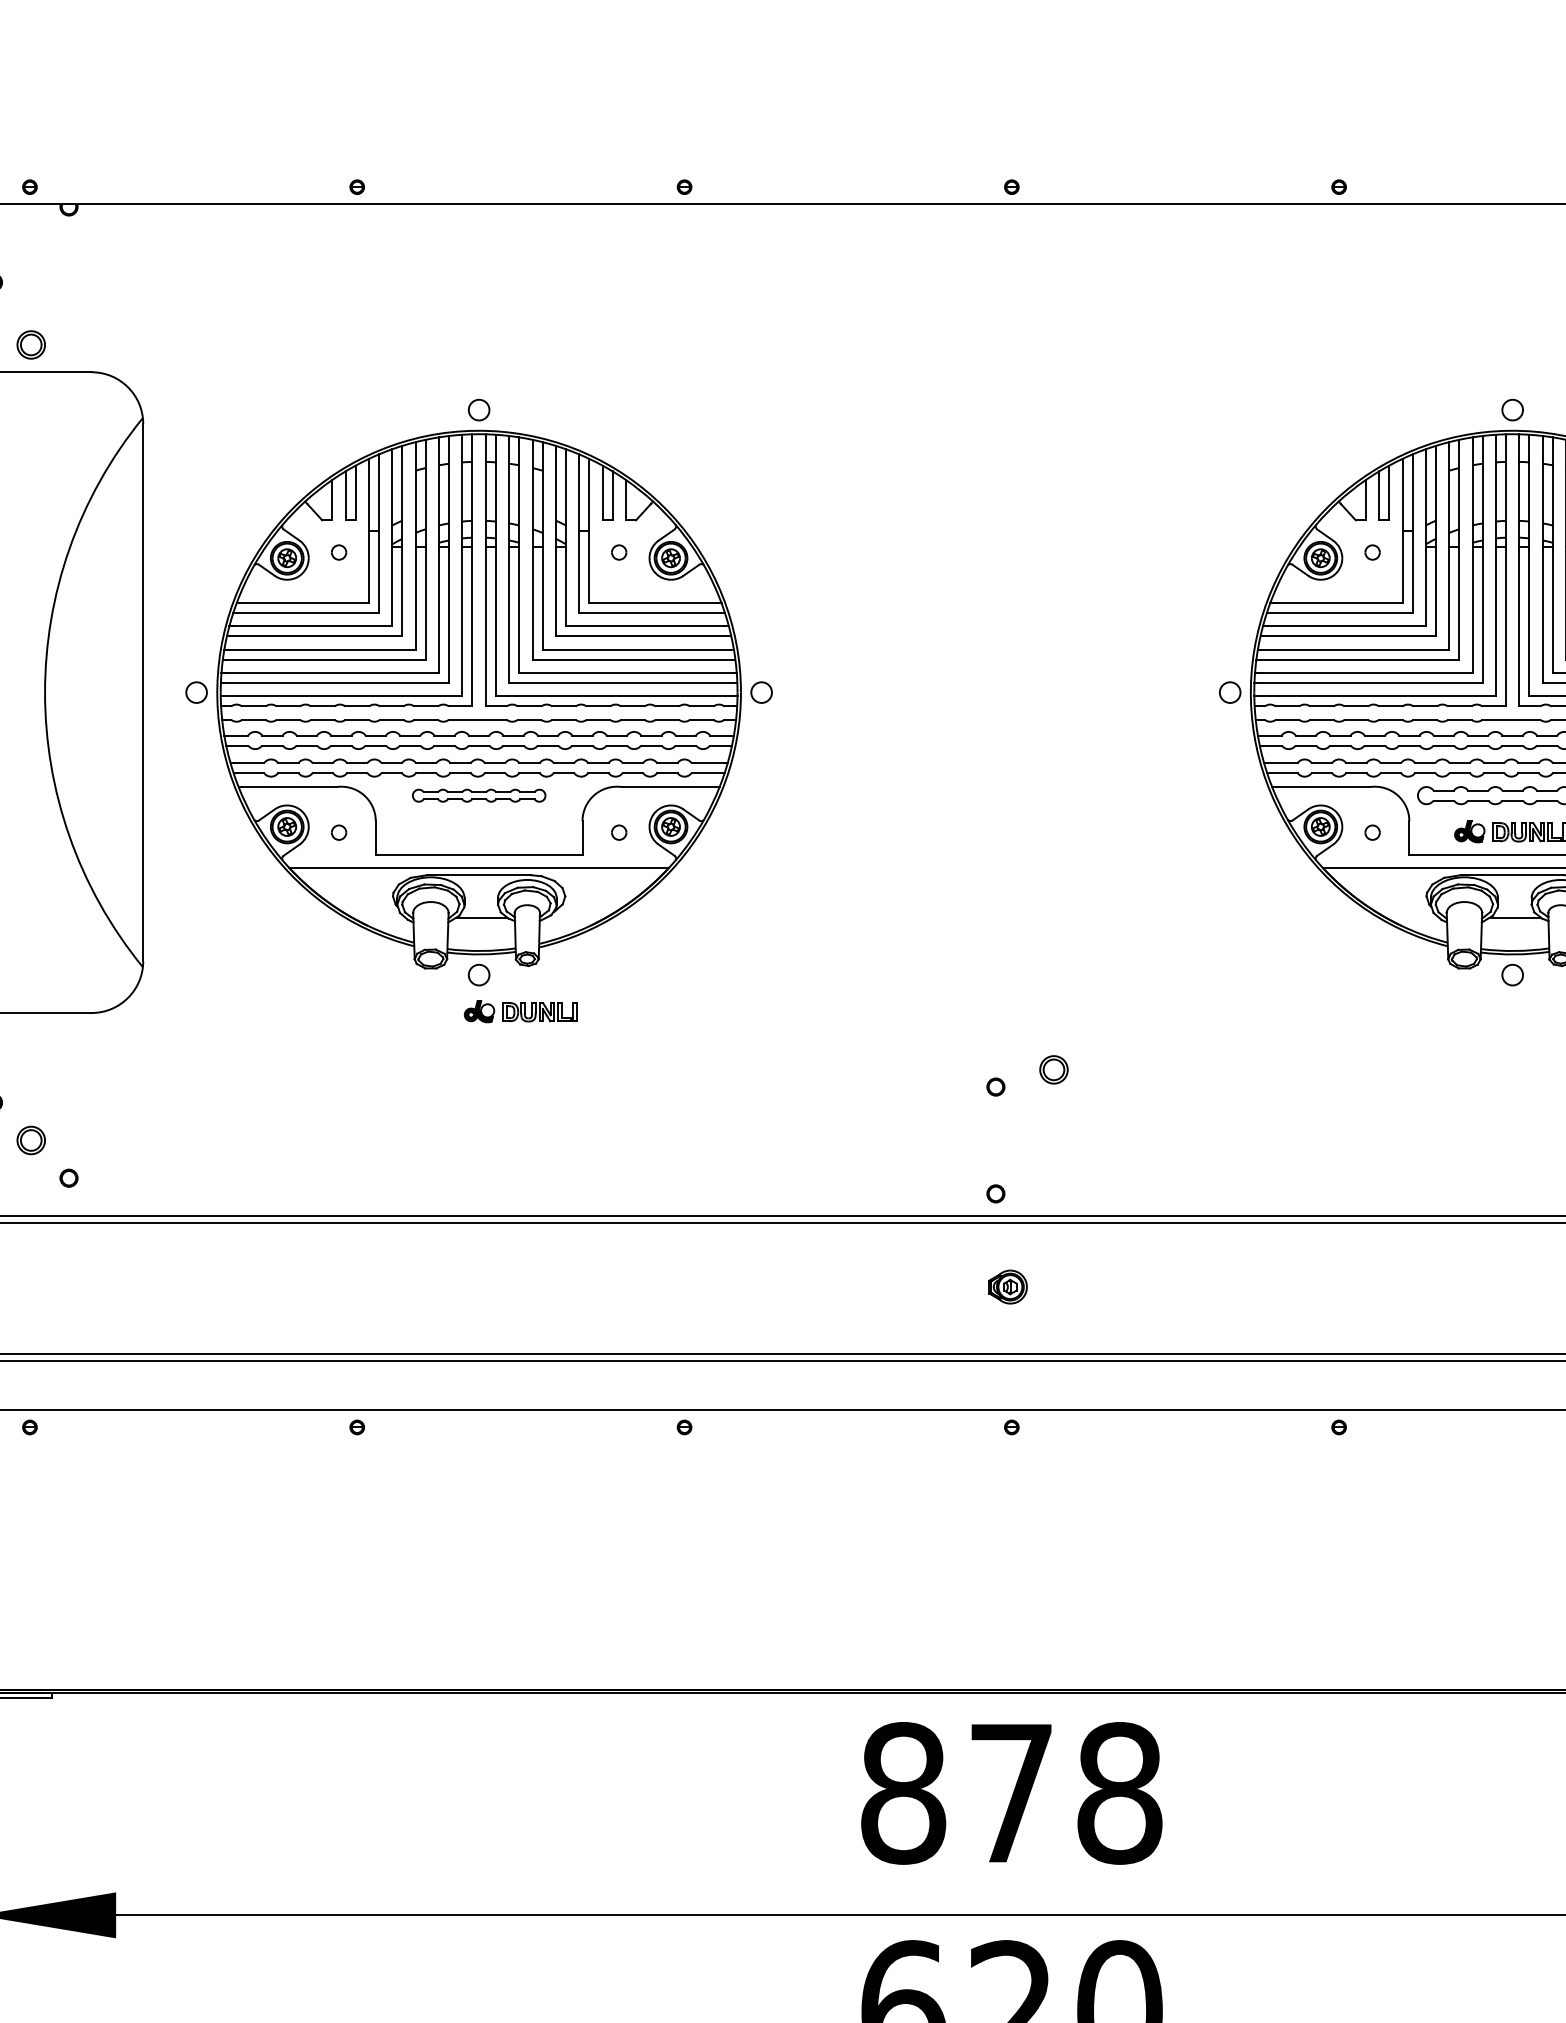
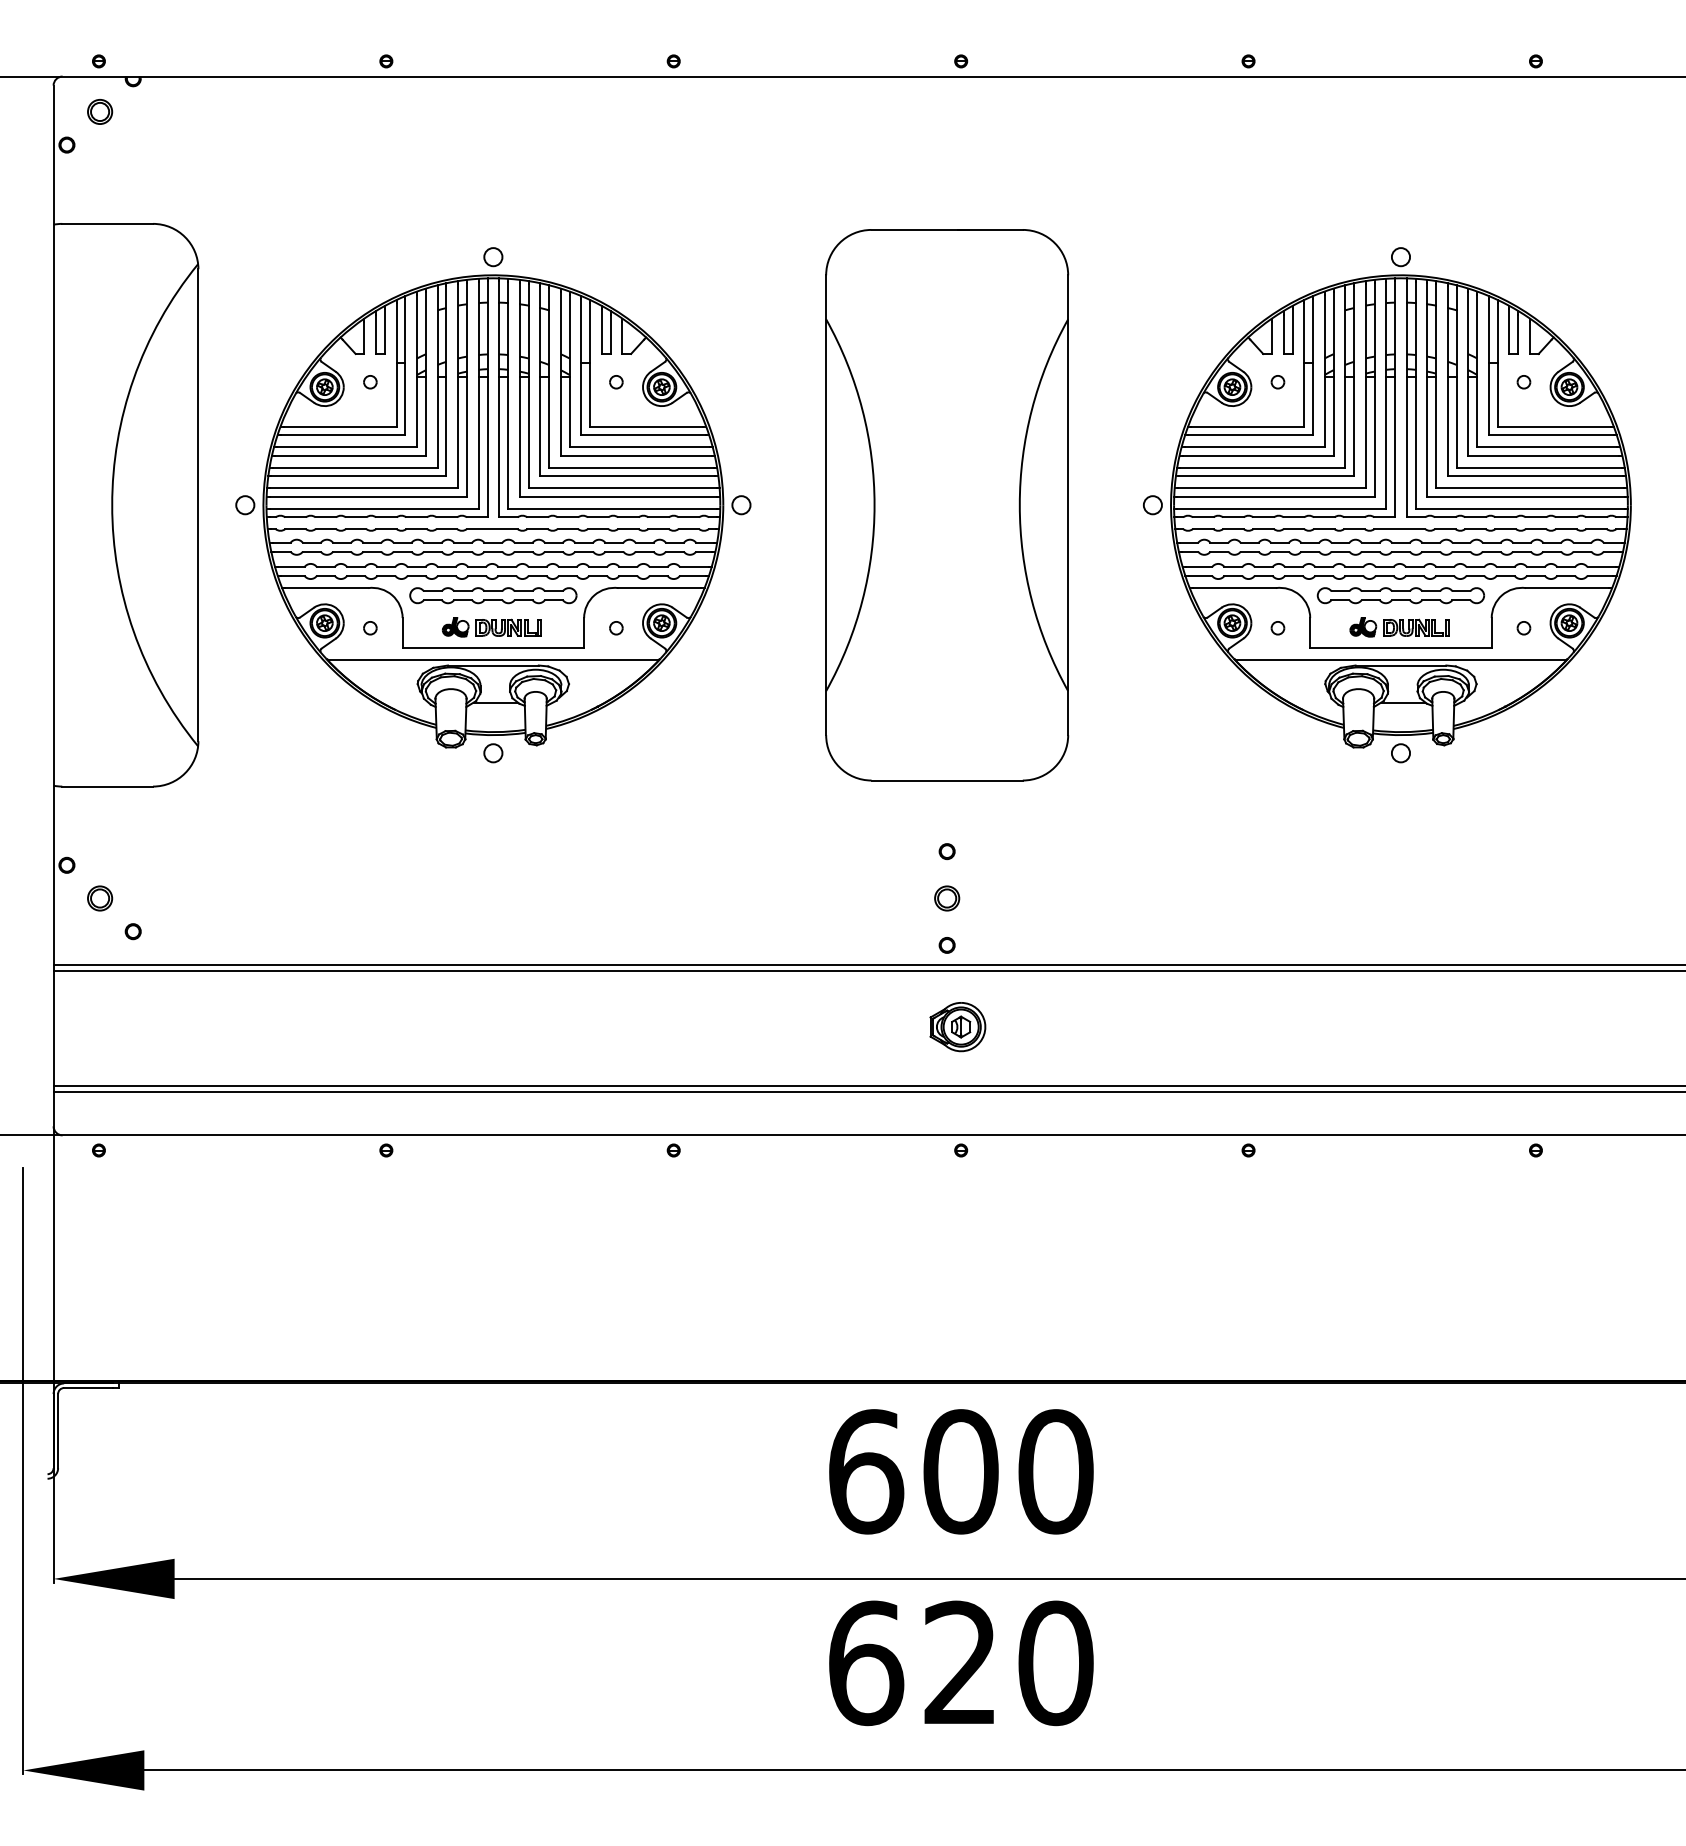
part: (31, 344) -> (100, 111), moved
part: (996, 692) -> (947, 505), added
part: (479, 795) -> (493, 595), size x1.43
part: (520, 1011) -> (491, 627), moved
part: (1054, 1069) -> (947, 898), moved
part: (1007, 1287) -> (957, 1027), size x1.67
text: (1011, 1793) -> (960, 1471), 878 -> 600

